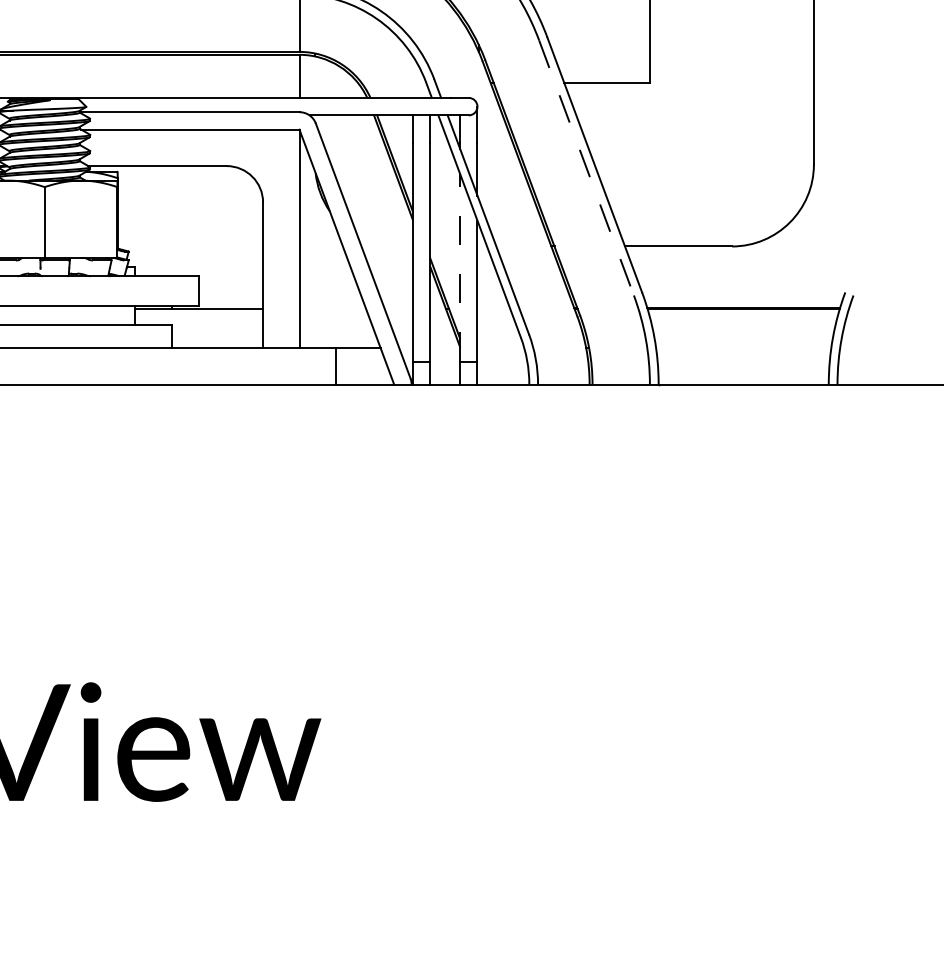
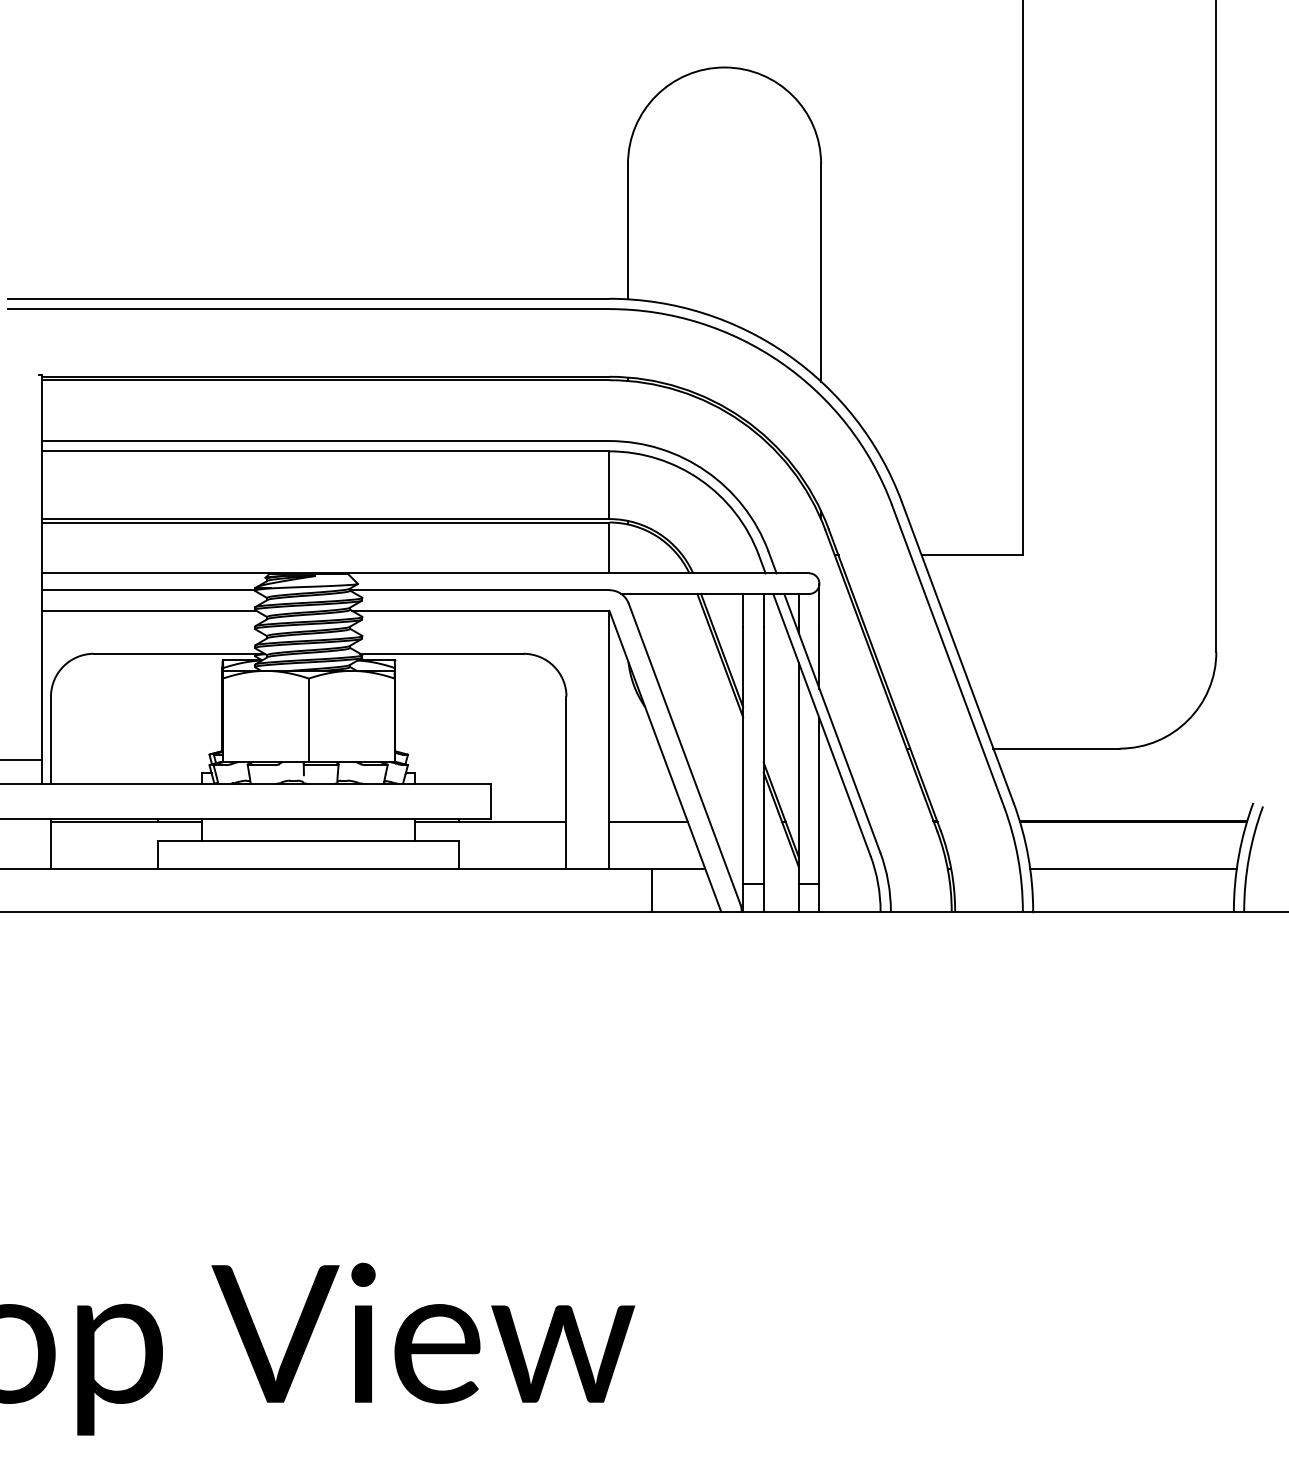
line: (586, 168) -> (948, 656), dashed -> solid
line: (459, 267) -> (798, 773), dashed -> solid
line: (332, 309) -> (648, 822), added
line: (743, 348) -> (1133, 868), added

